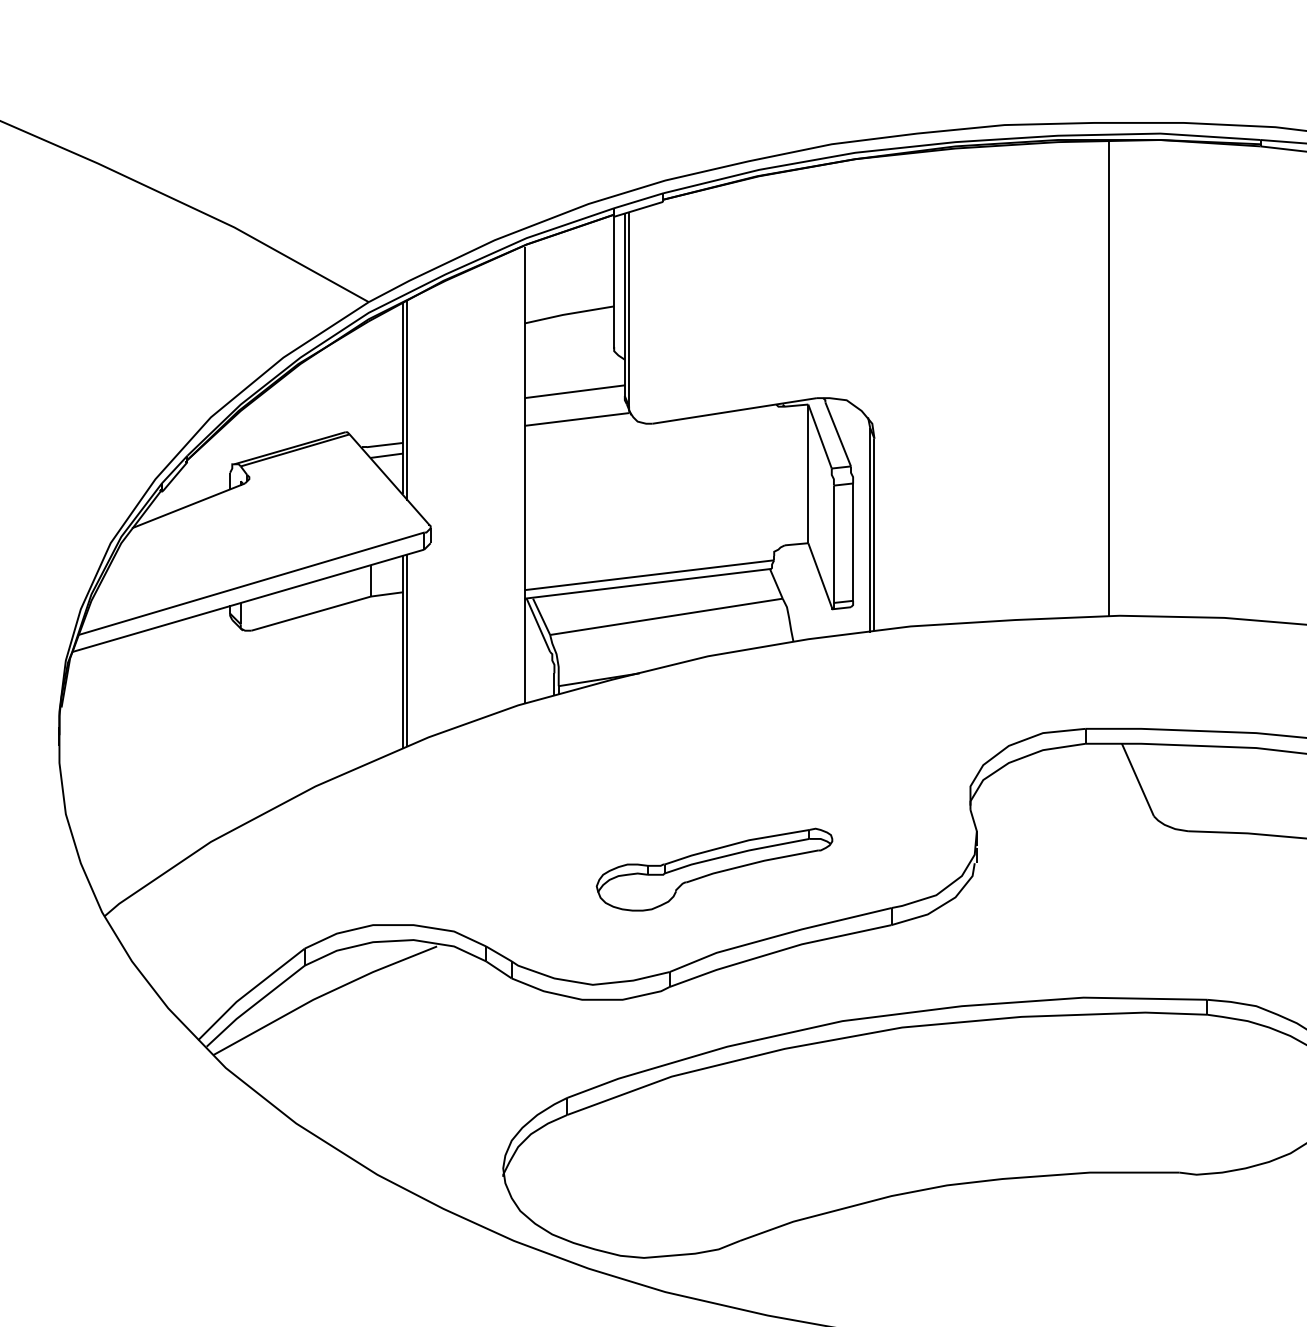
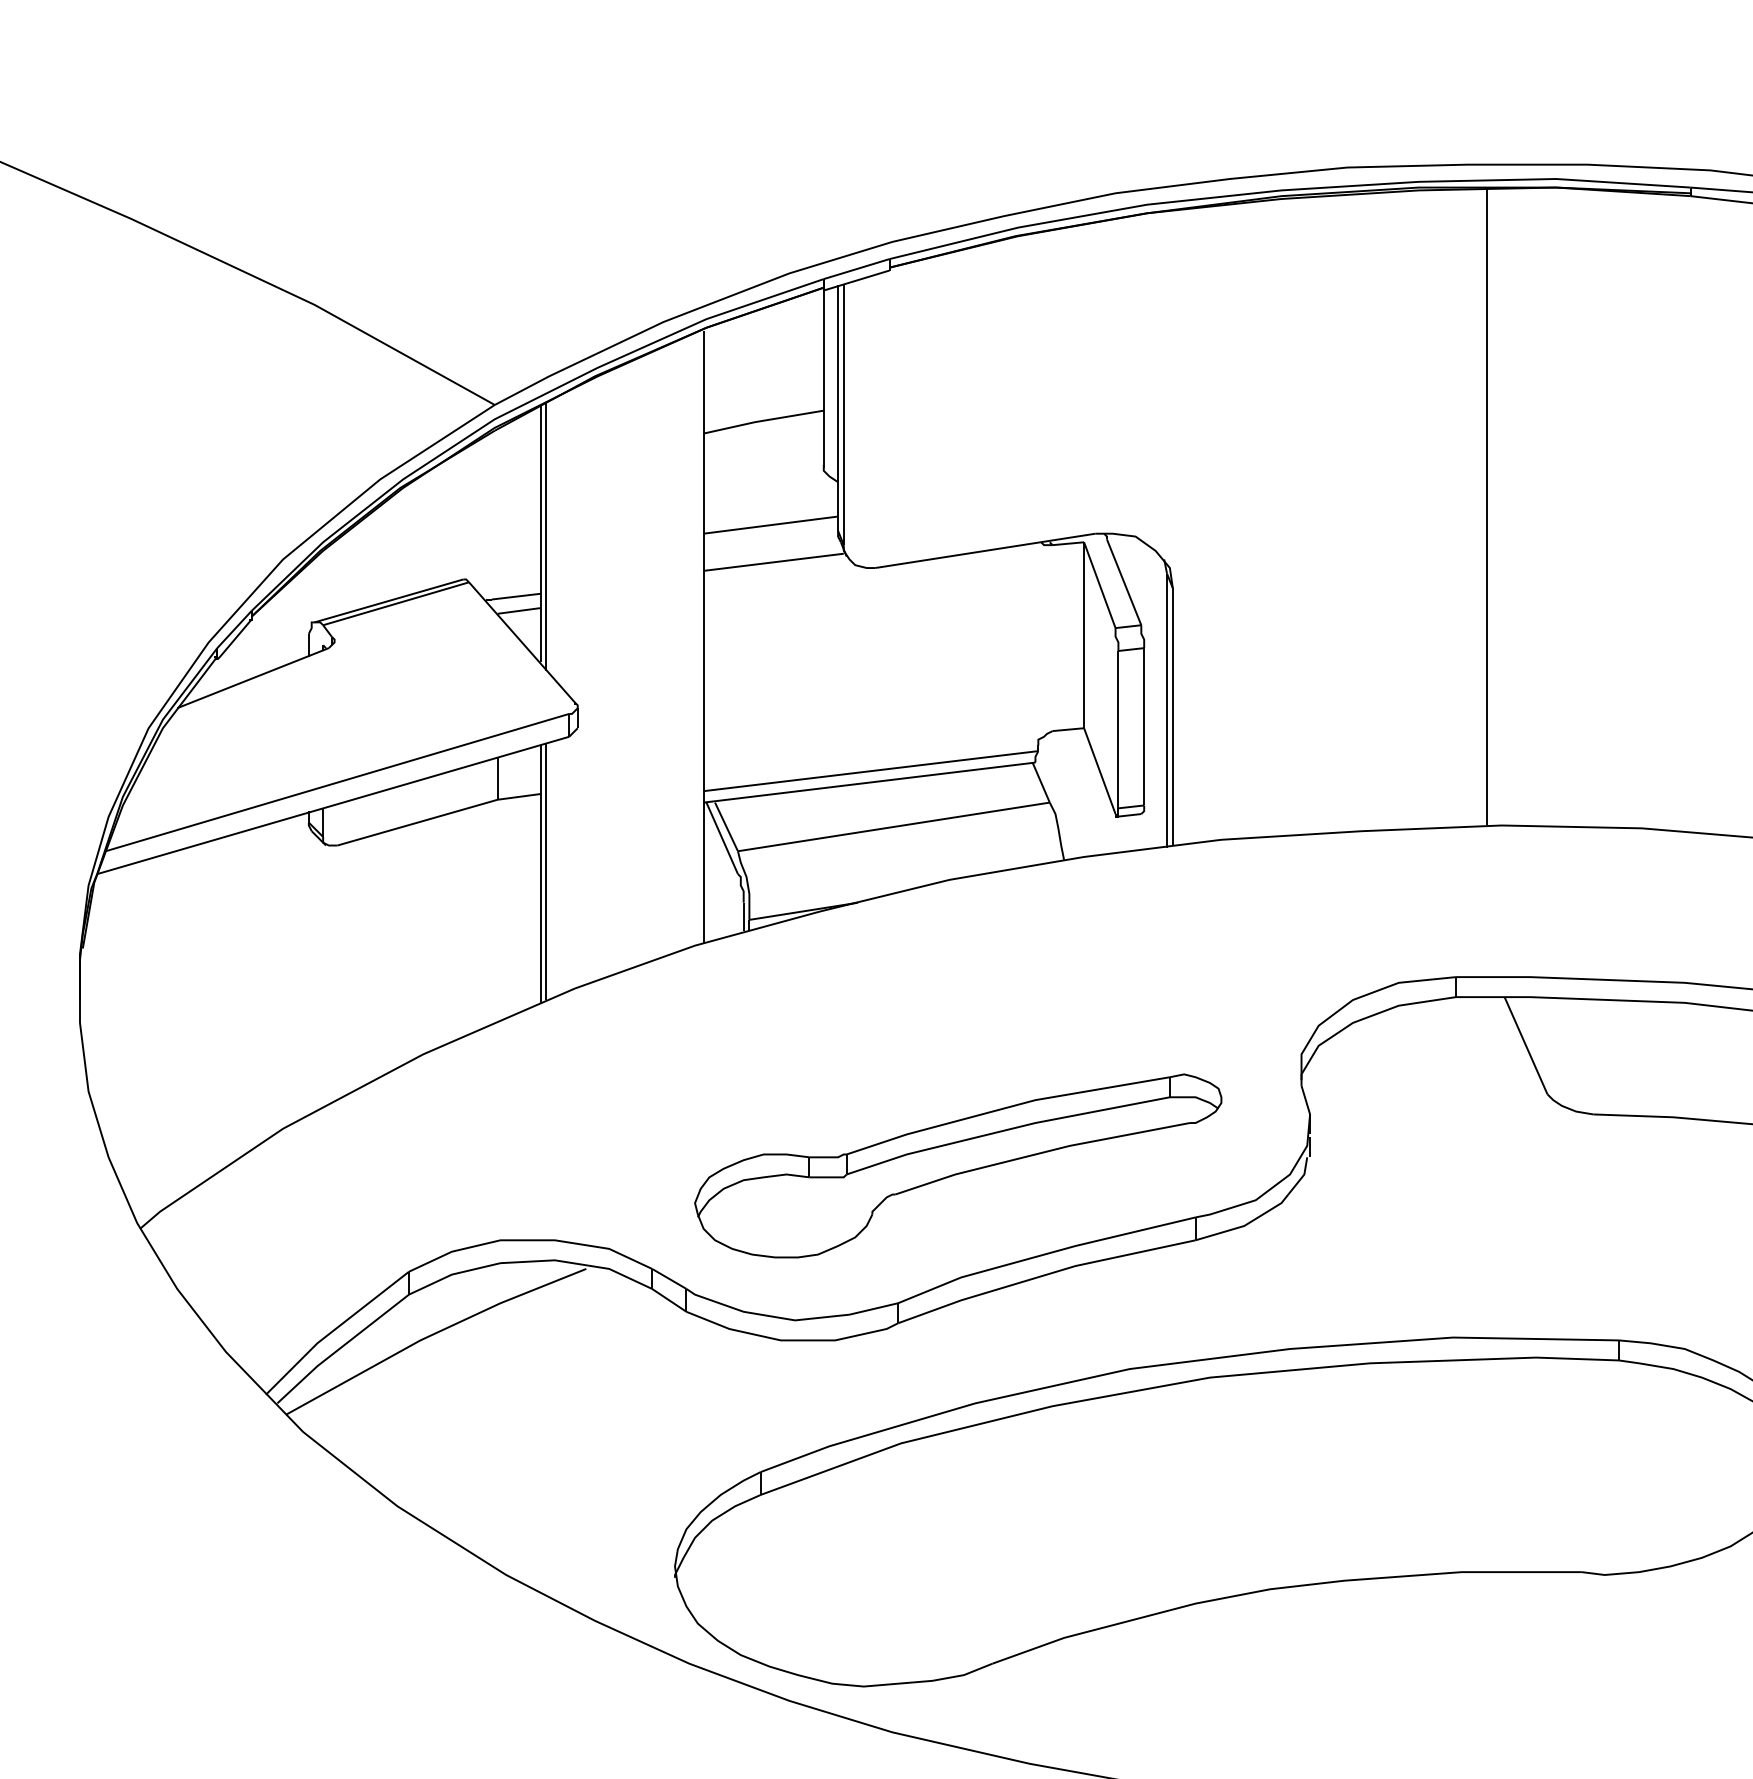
part: (714, 869) -> (958, 1165), size x1.67

